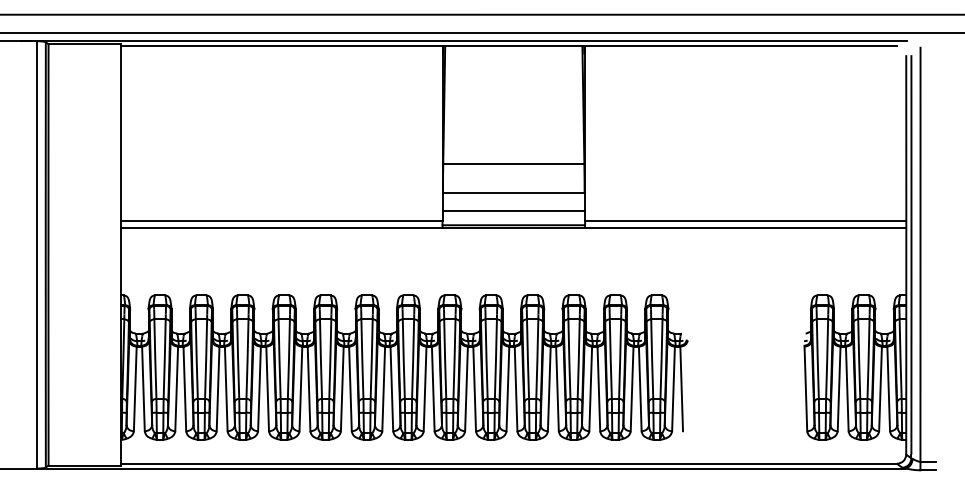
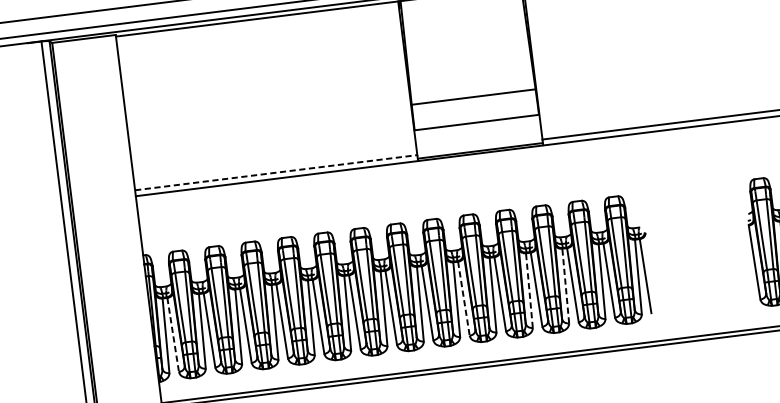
line: (513, 210) -> (478, 137), removed
line: (281, 221) -> (276, 172), solid -> dashed
line: (549, 388) -> (529, 290), solid -> dashed
line: (590, 388) -> (565, 285), solid -> dashed
line: (143, 389) -> (173, 335), solid -> dashed
line: (474, 389) -> (463, 299), solid -> dashed

